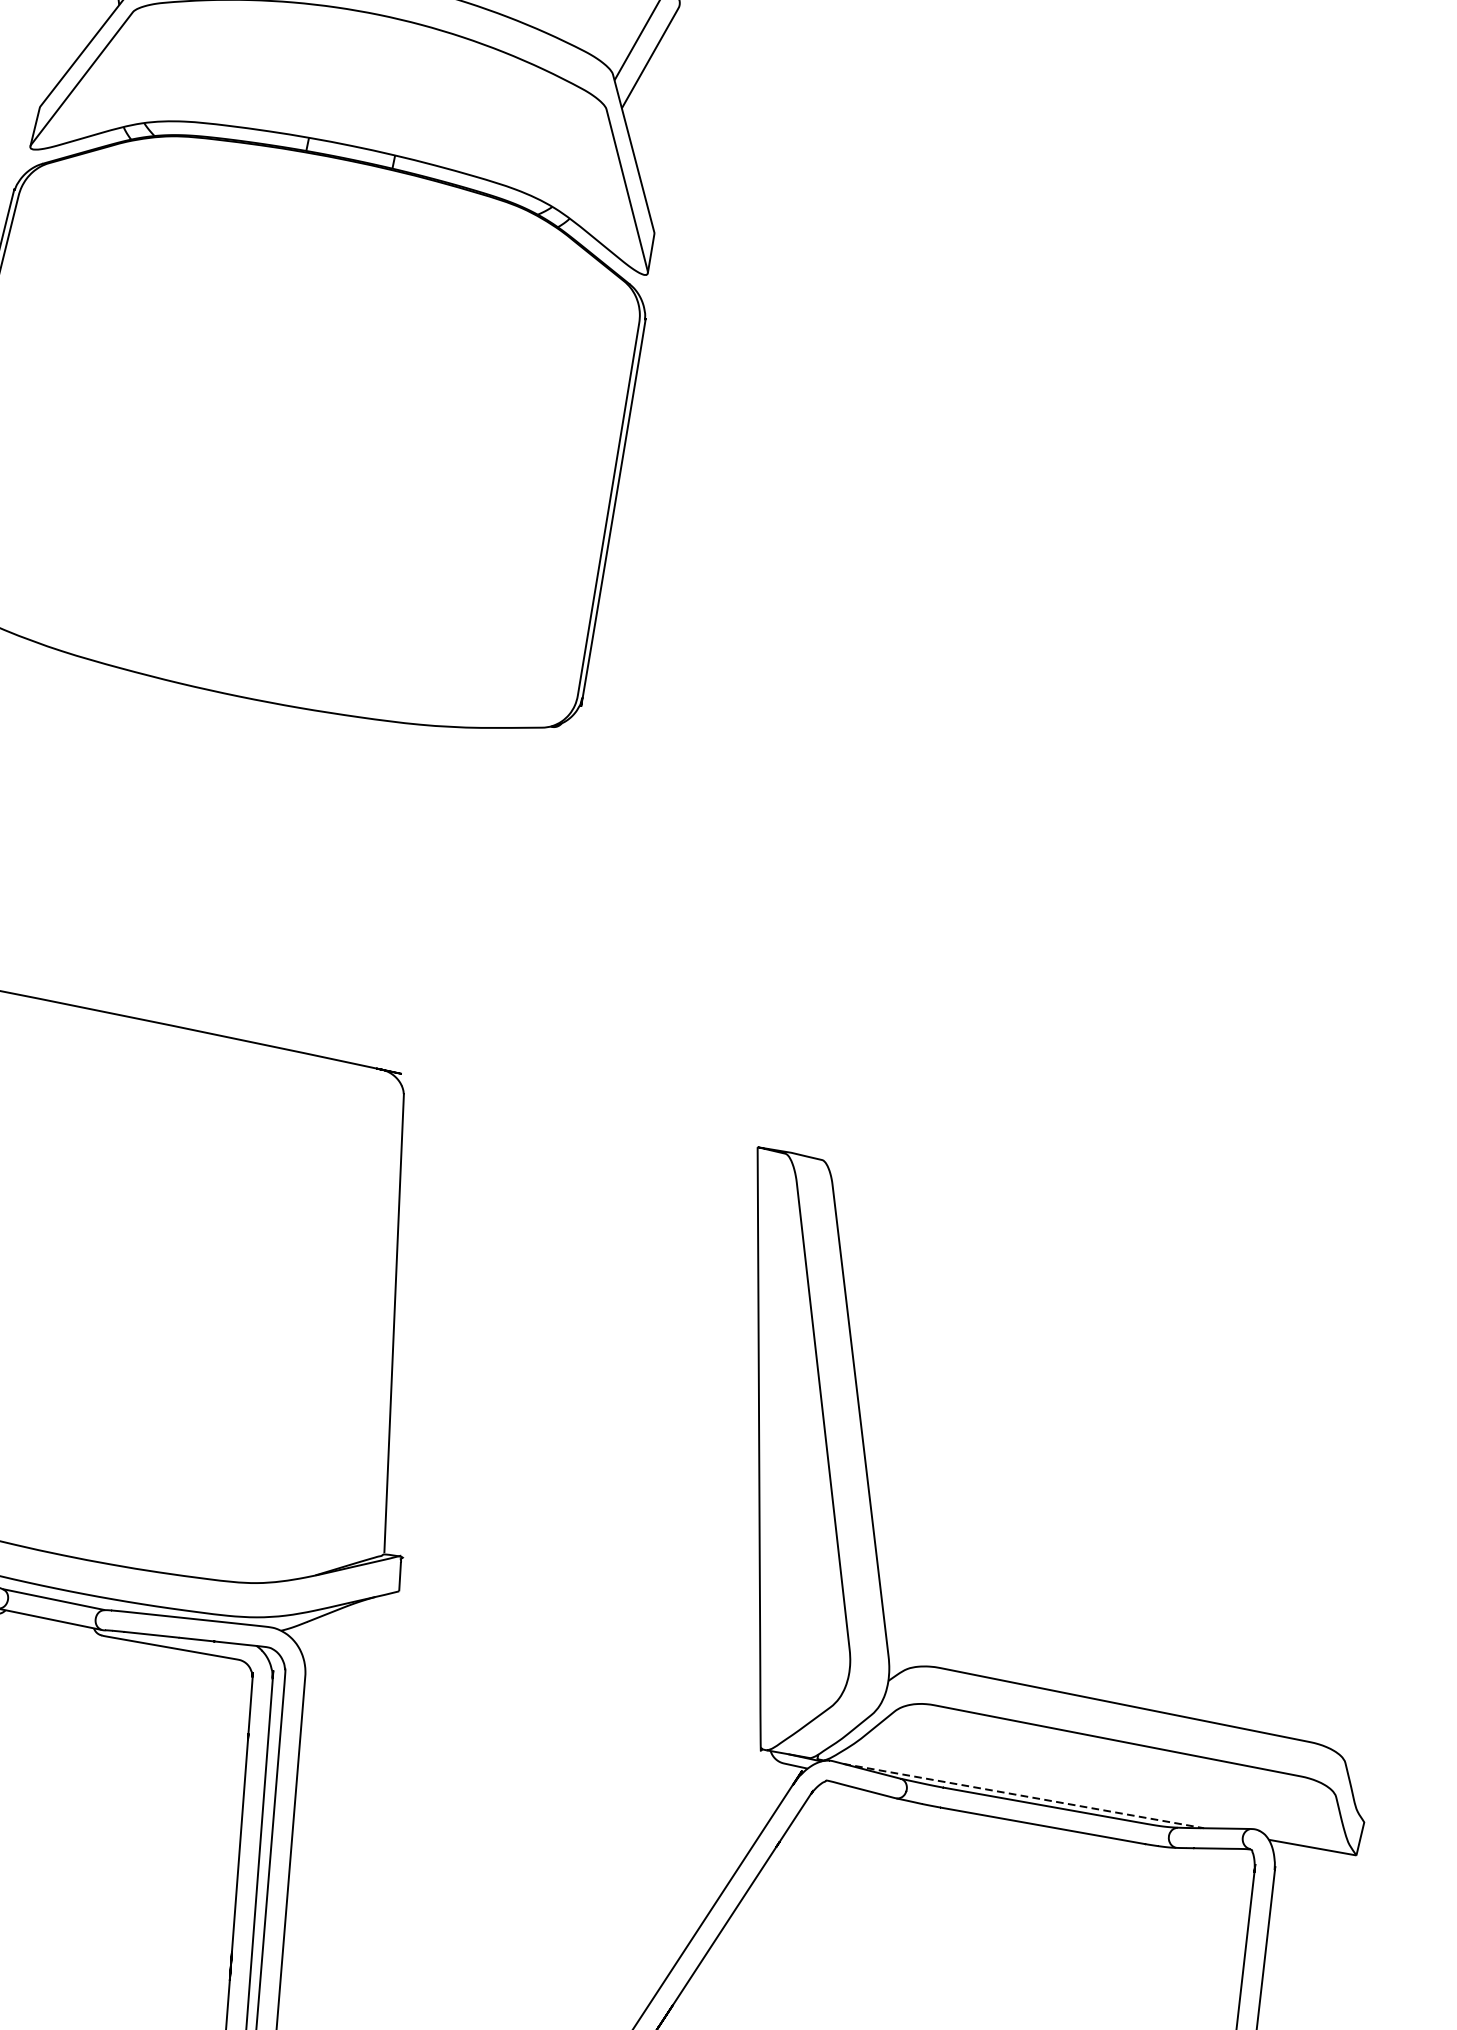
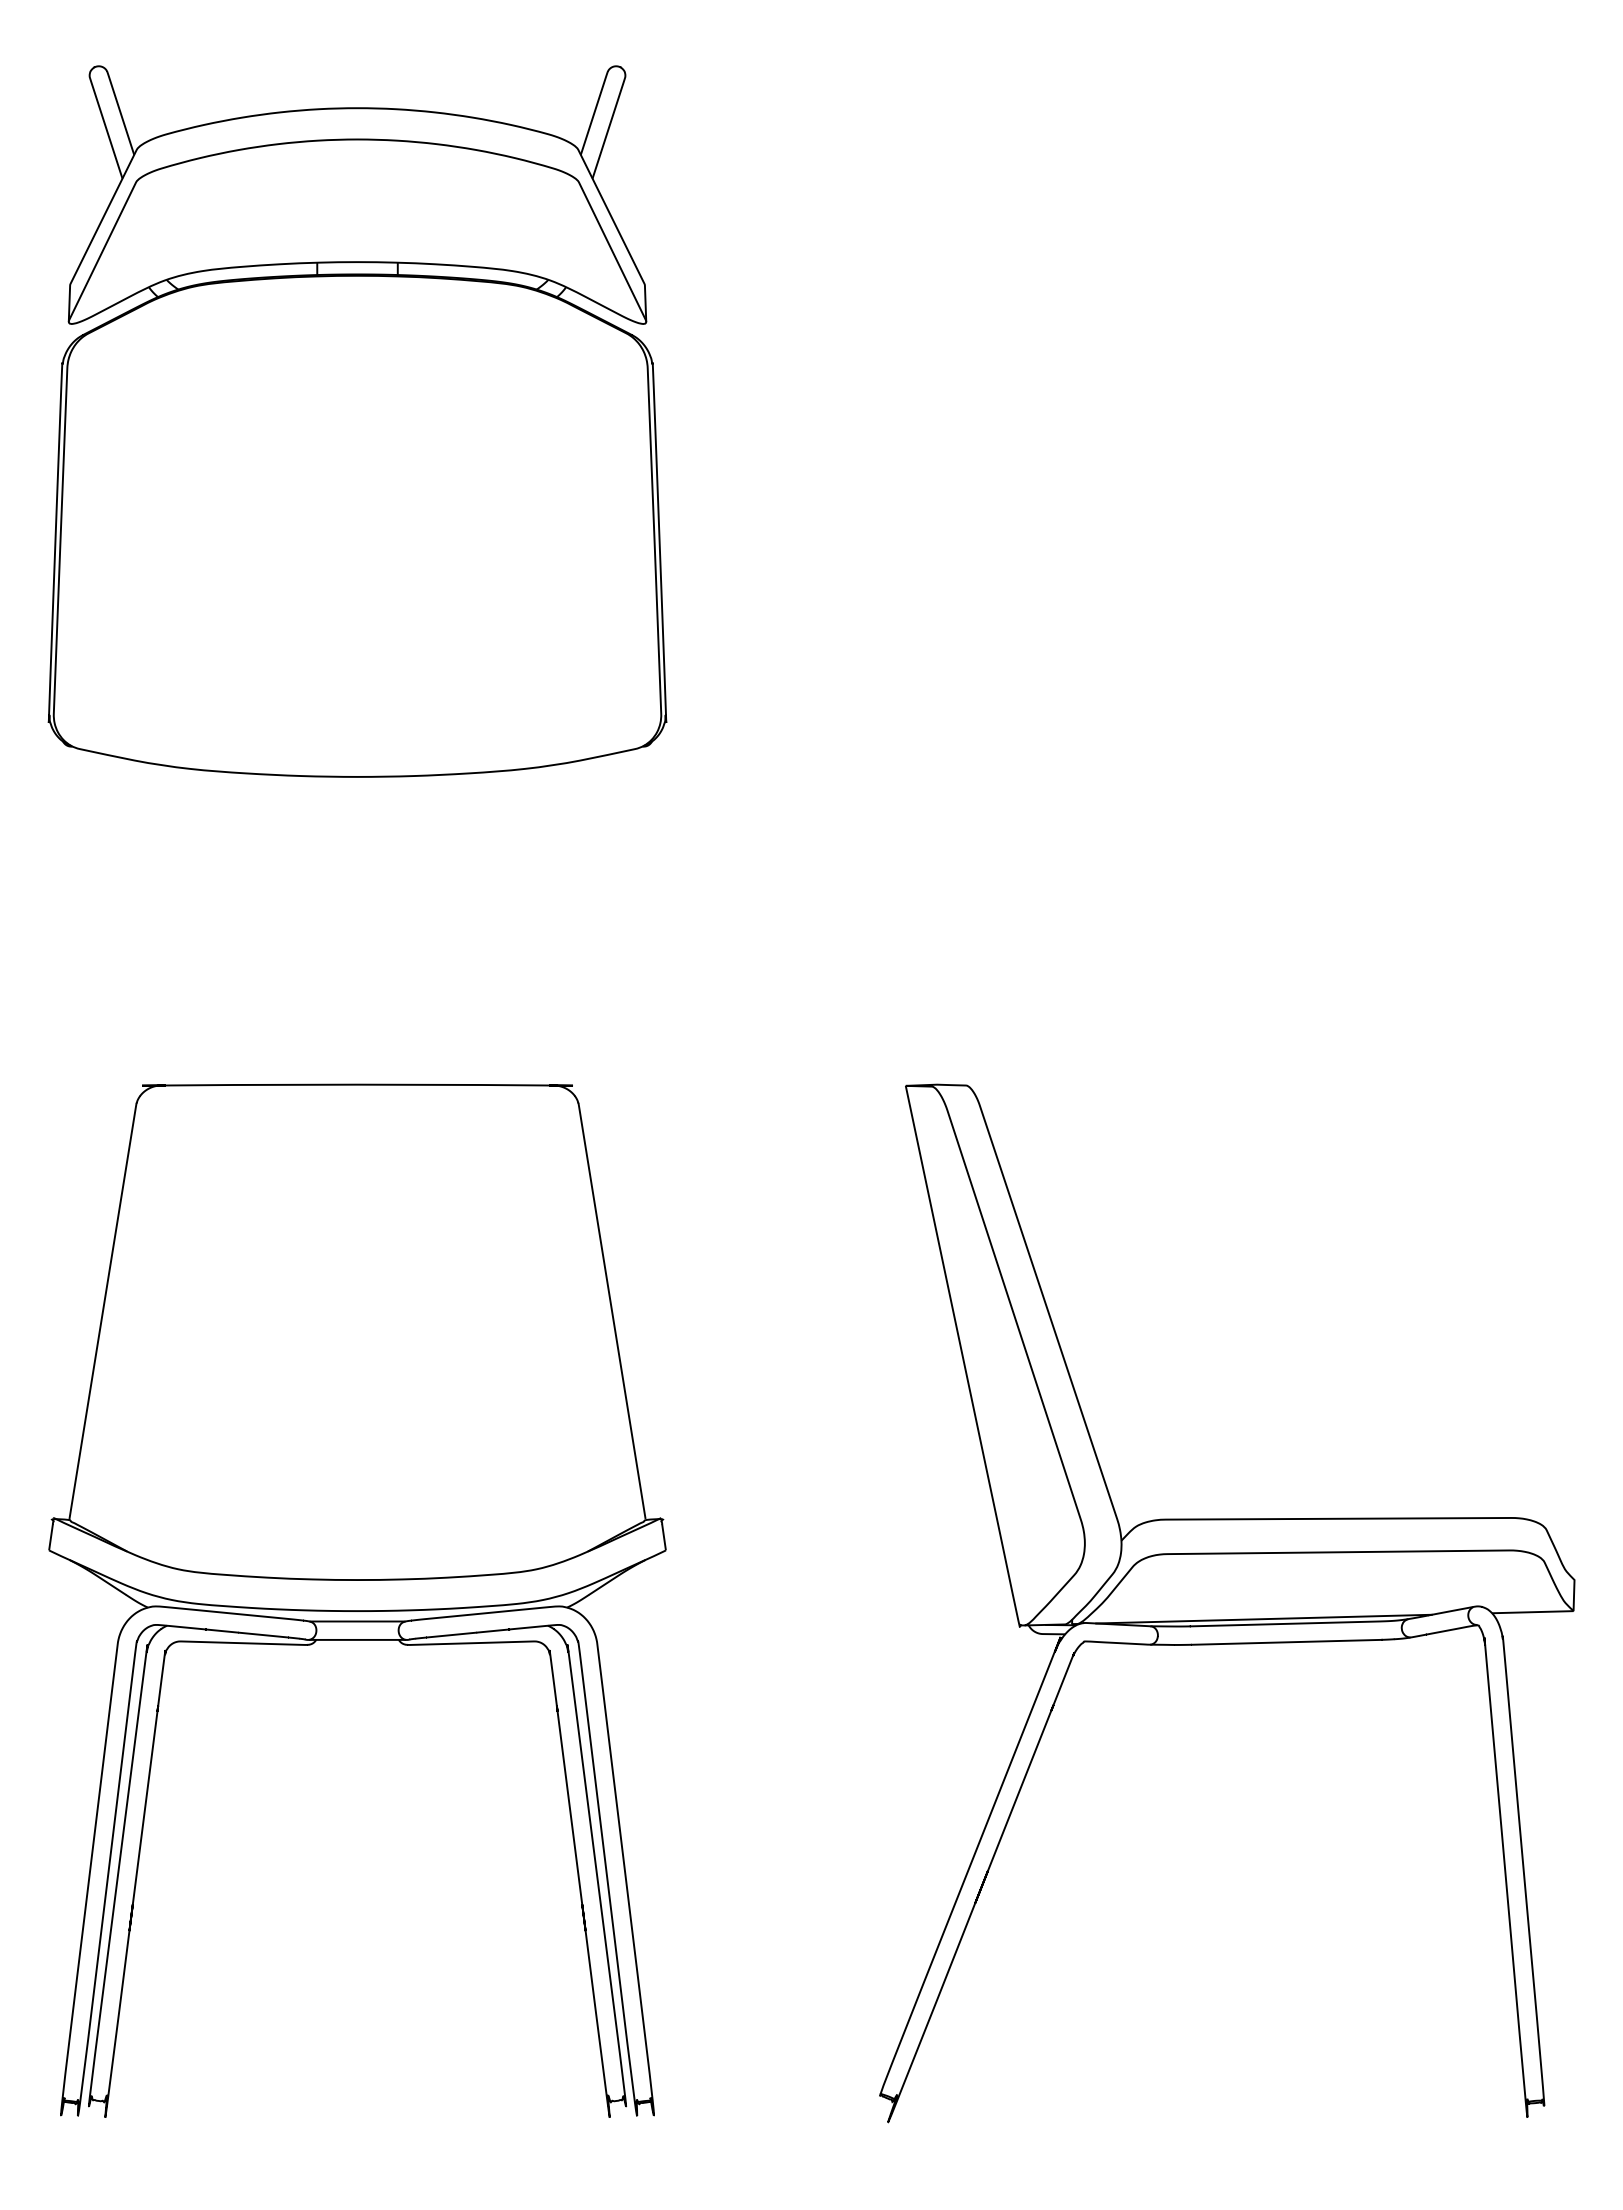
line: (1024, 1796) -> (1264, 1619), dashed -> solid

